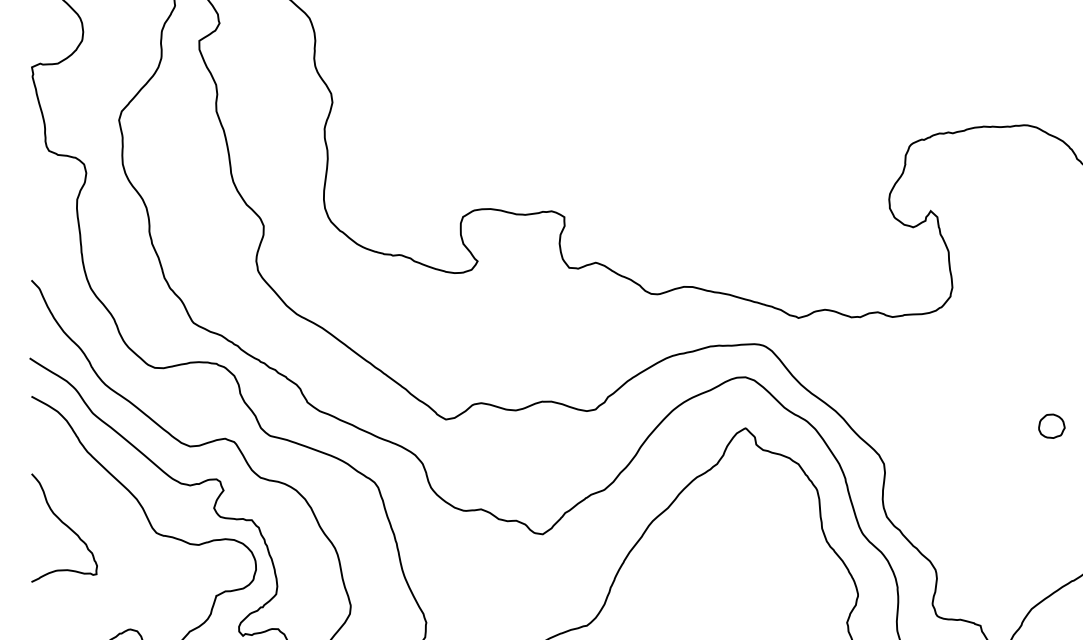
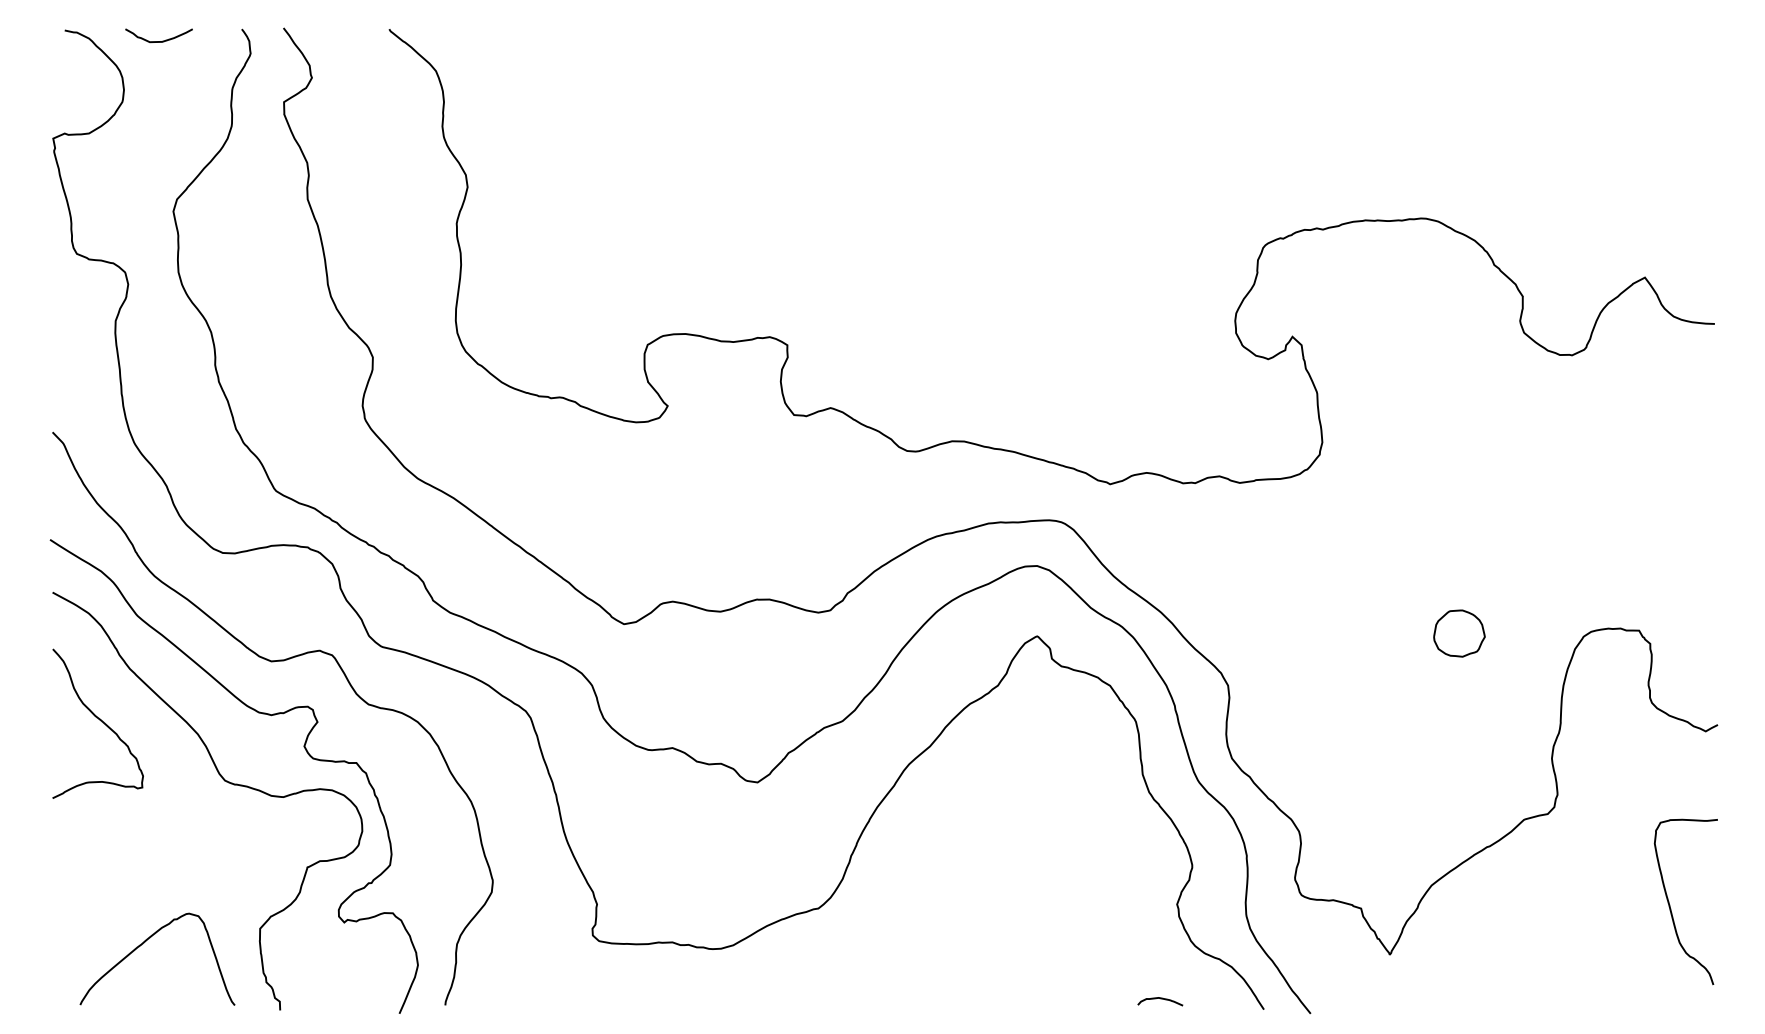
part: (1051, 426) -> (1459, 633), size x1.43
curve: (65, 525) -> (99, 720), moved

